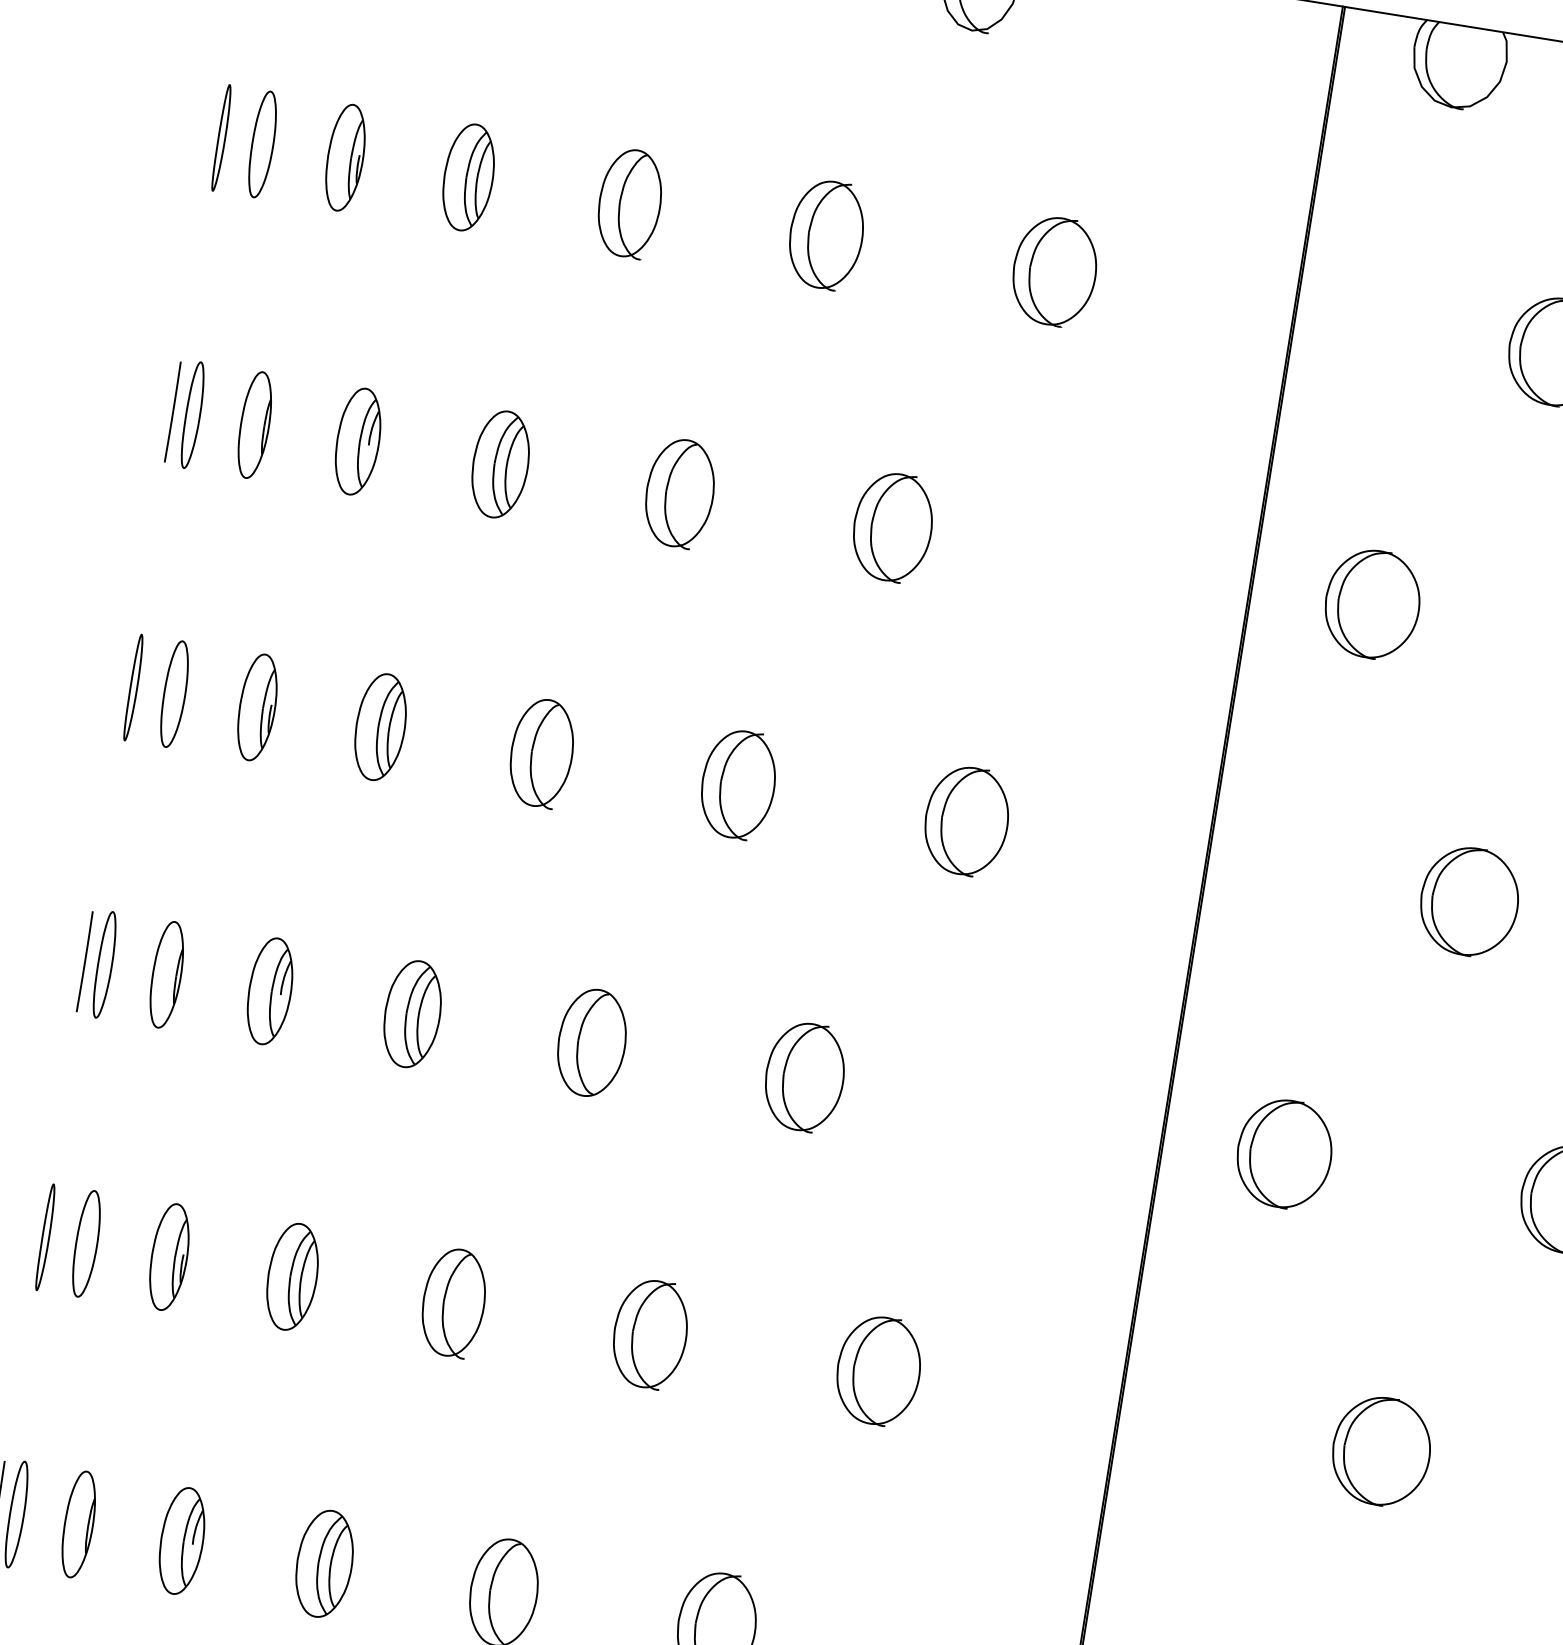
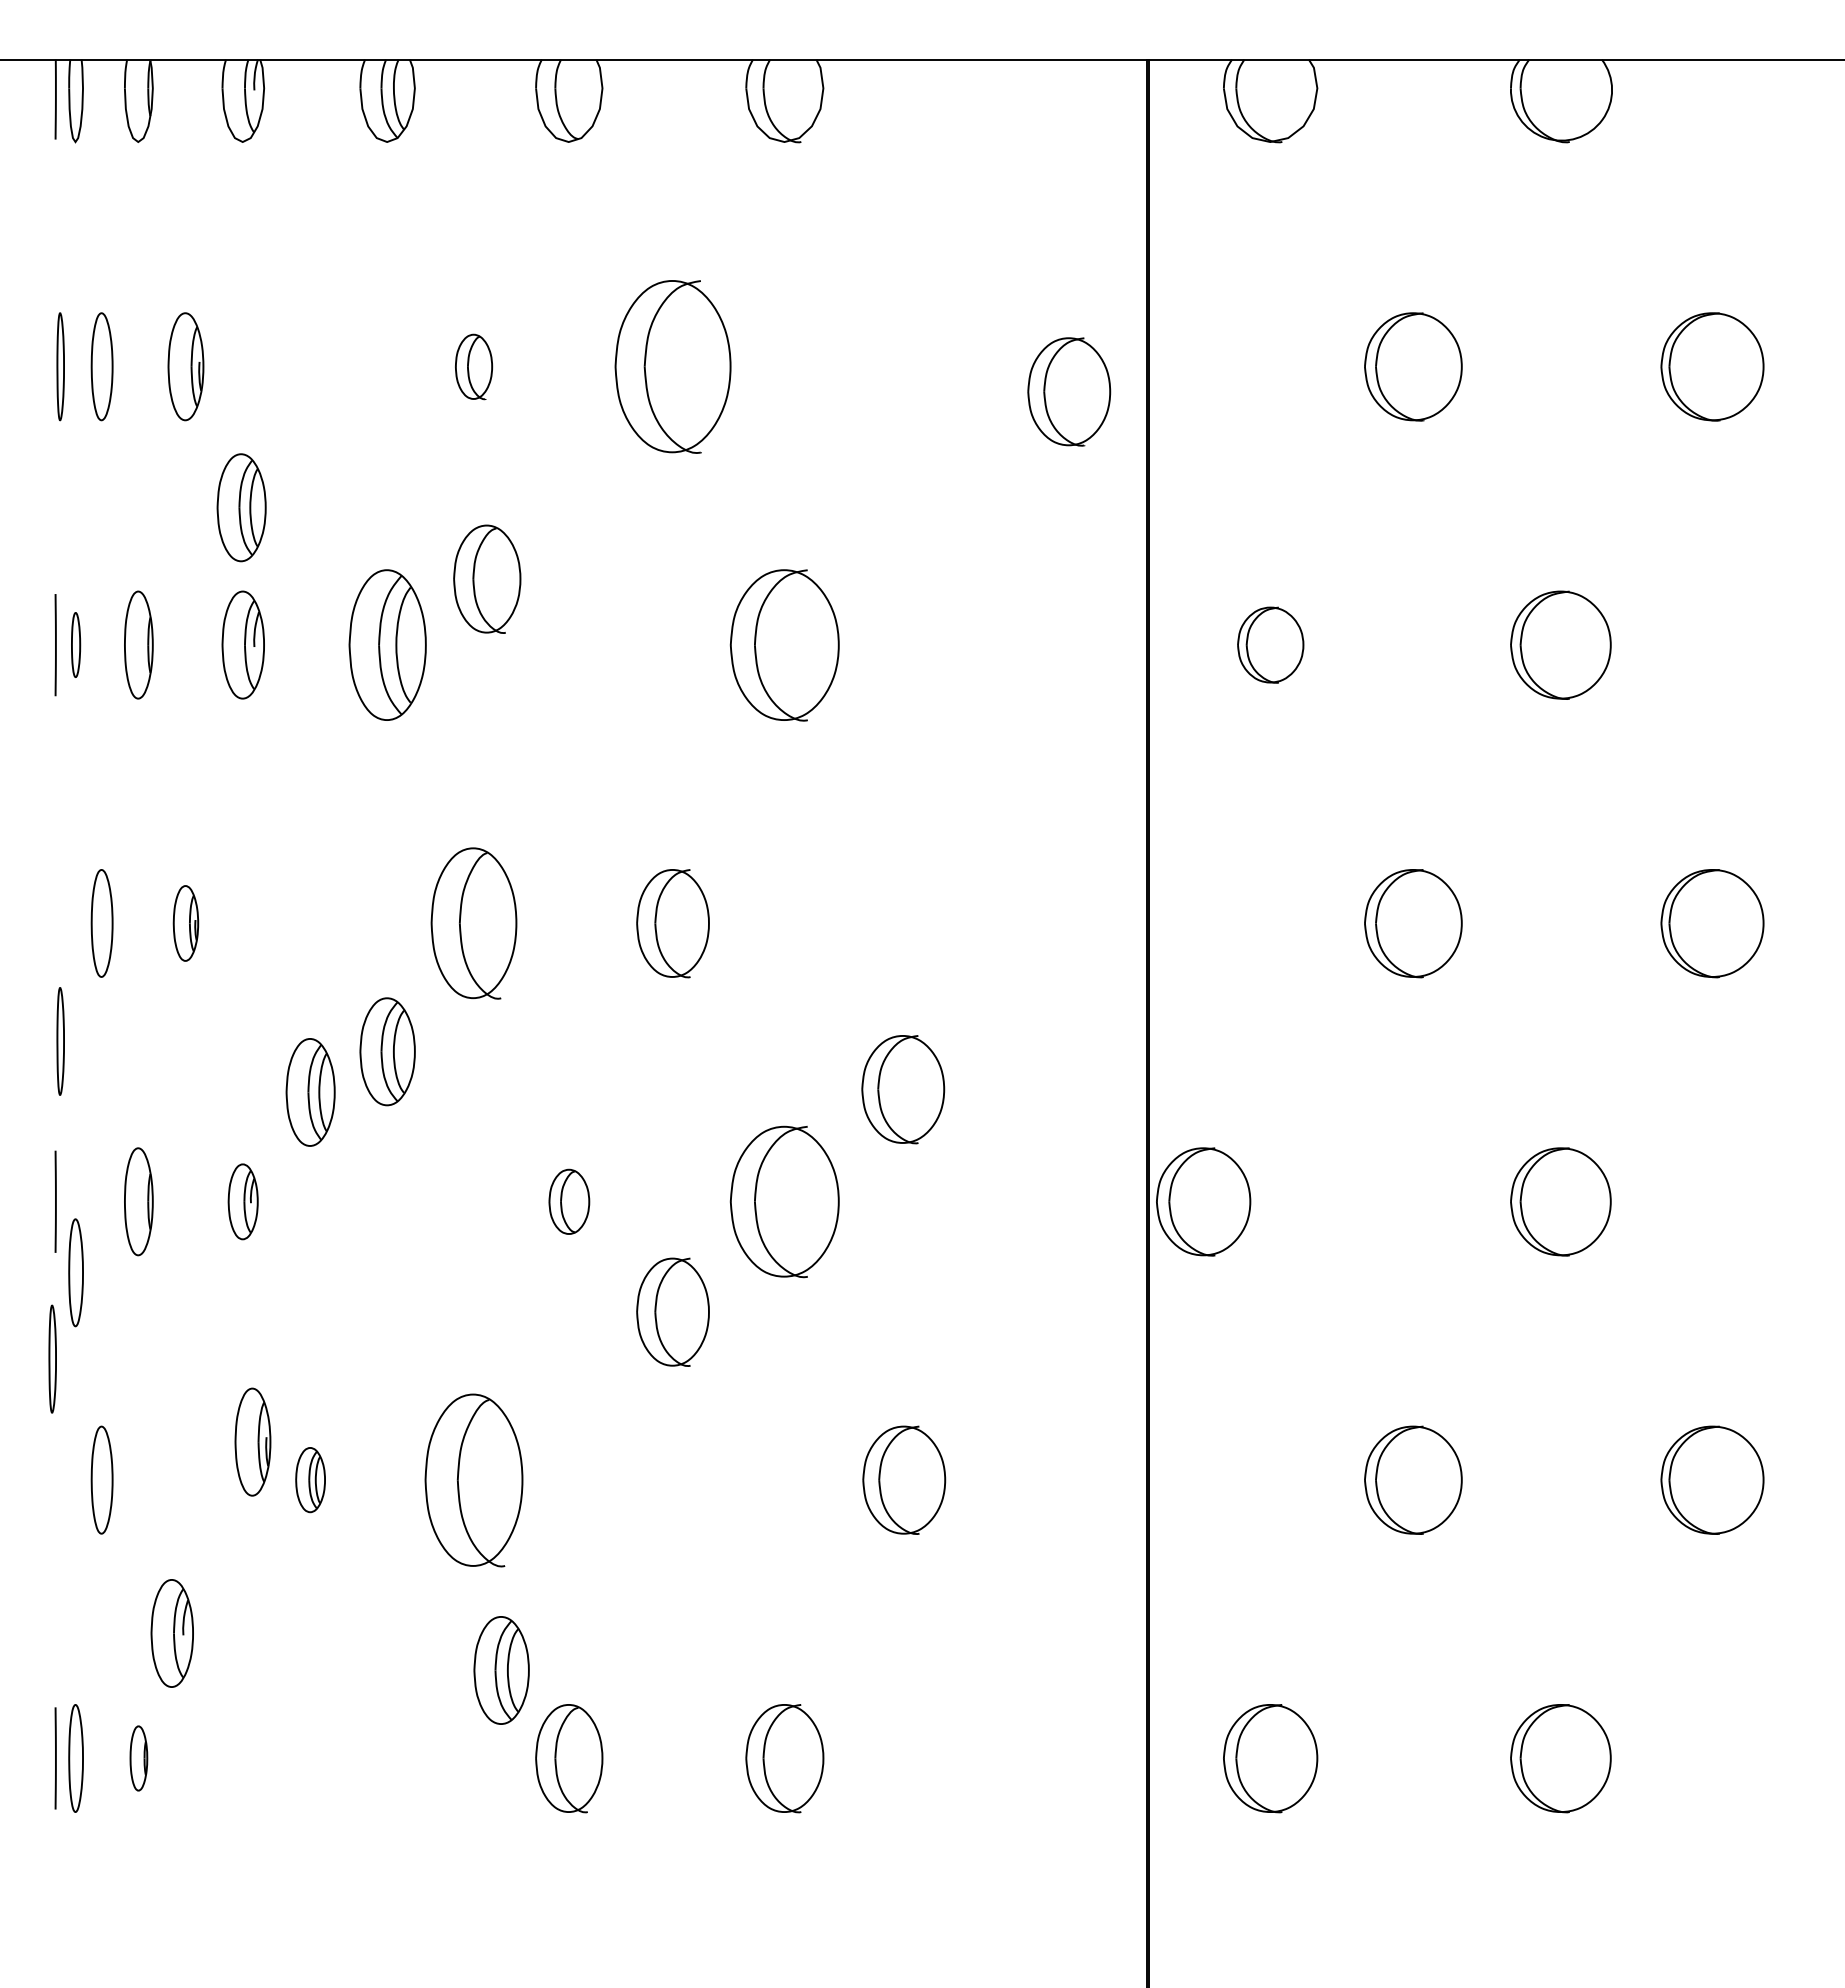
part: (468, 177) -> (241, 507), moved
part: (629, 203) -> (473, 366), size x0.6
part: (826, 234) -> (672, 366), size x1.6
part: (1055, 271) -> (1069, 391), moved
part: (192, 414) -> (75, 644), size x0.6
part: (500, 463) -> (387, 644), size x1.4
part: (680, 492) -> (487, 578), moved
part: (892, 526) -> (784, 644), size x1.4
part: (1372, 603) -> (1270, 644), size x0.7
part: (133, 687) -> (60, 1041), moved
part: (257, 707) -> (185, 923), size x0.7
part: (380, 727) -> (310, 1092), moved
part: (541, 753) -> (473, 923), size x1.4
part: (966, 821) -> (903, 1089), moved
part: (104, 964) -> (75, 1272), moved
part: (269, 991) -> (242, 1201), size x0.7
part: (412, 1013) -> (387, 1051), moved
part: (592, 1042) -> (569, 1201), size x0.6
part: (804, 1076) -> (784, 1201), size x1.4
part: (1284, 1153) -> (1203, 1201), moved
part: (45, 1236) -> (52, 1358), moved
part: (169, 1256) -> (252, 1441), moved
part: (292, 1276) -> (310, 1479), size x0.6
part: (453, 1302) -> (473, 1479), size x1.6
part: (649, 1333) -> (672, 1311), moved
part: (78, 1524) -> (138, 1758), size x0.6
part: (181, 1541) -> (171, 1633), moved
part: (324, 1563) -> (501, 1670), moved

